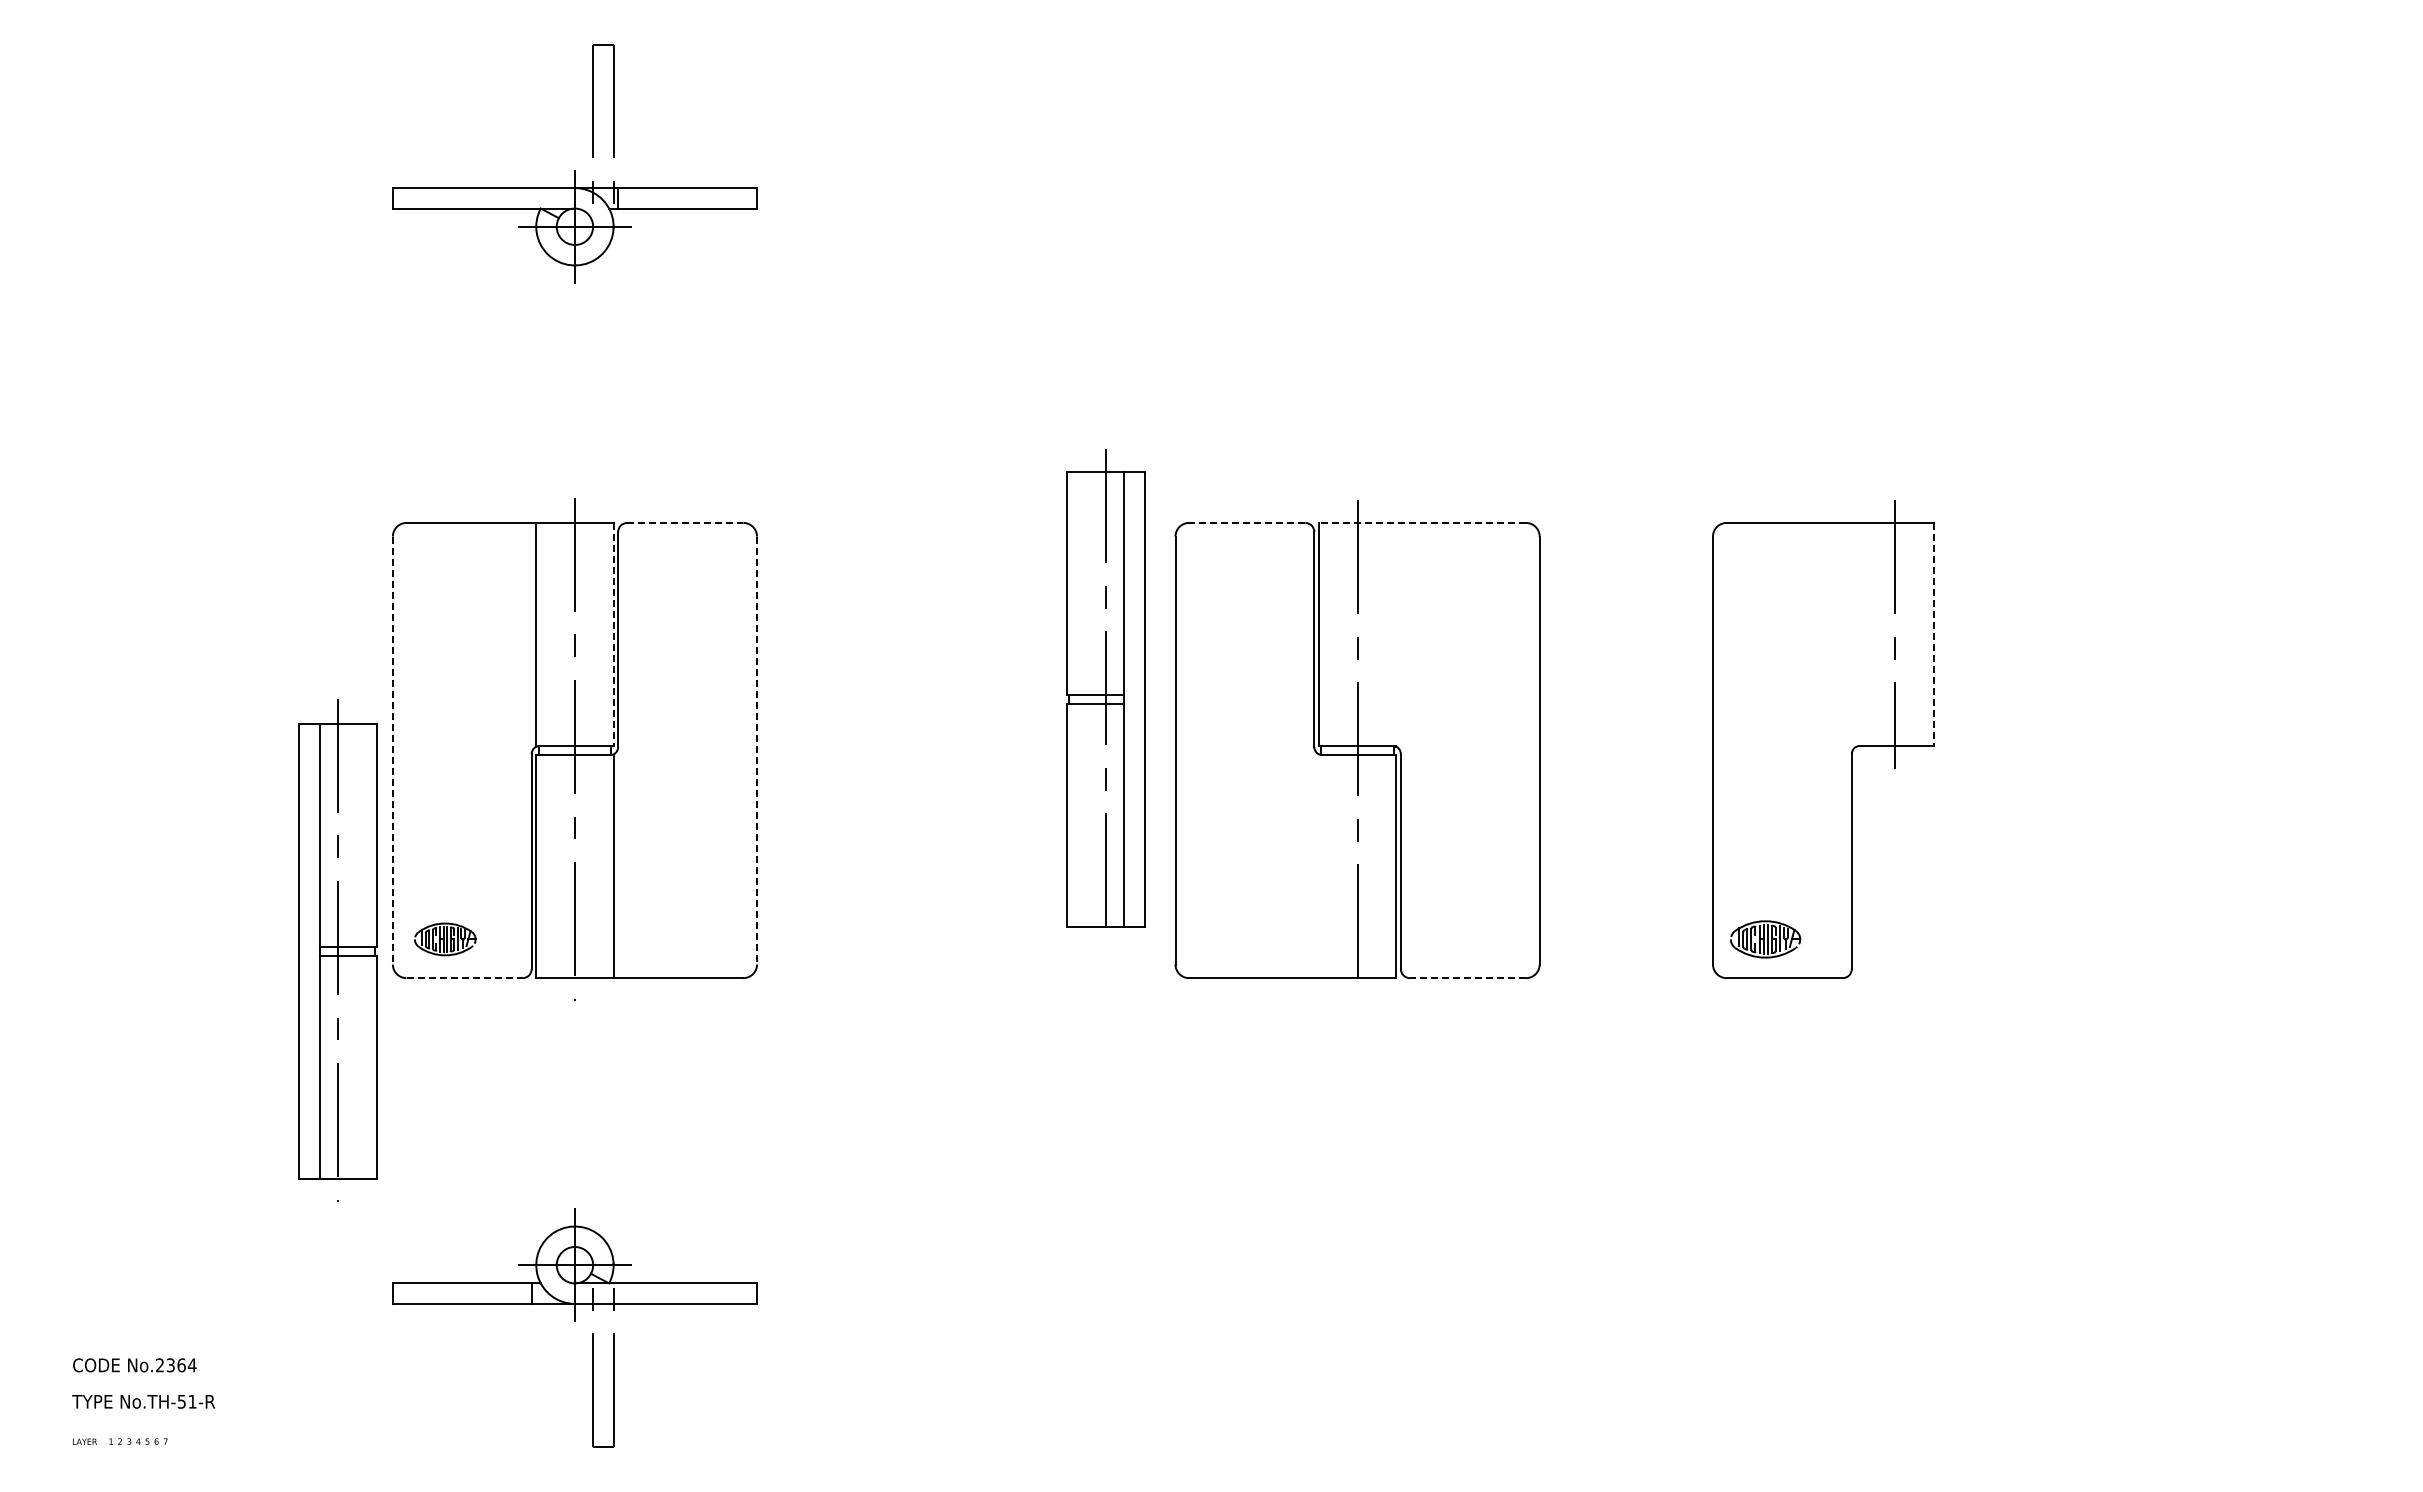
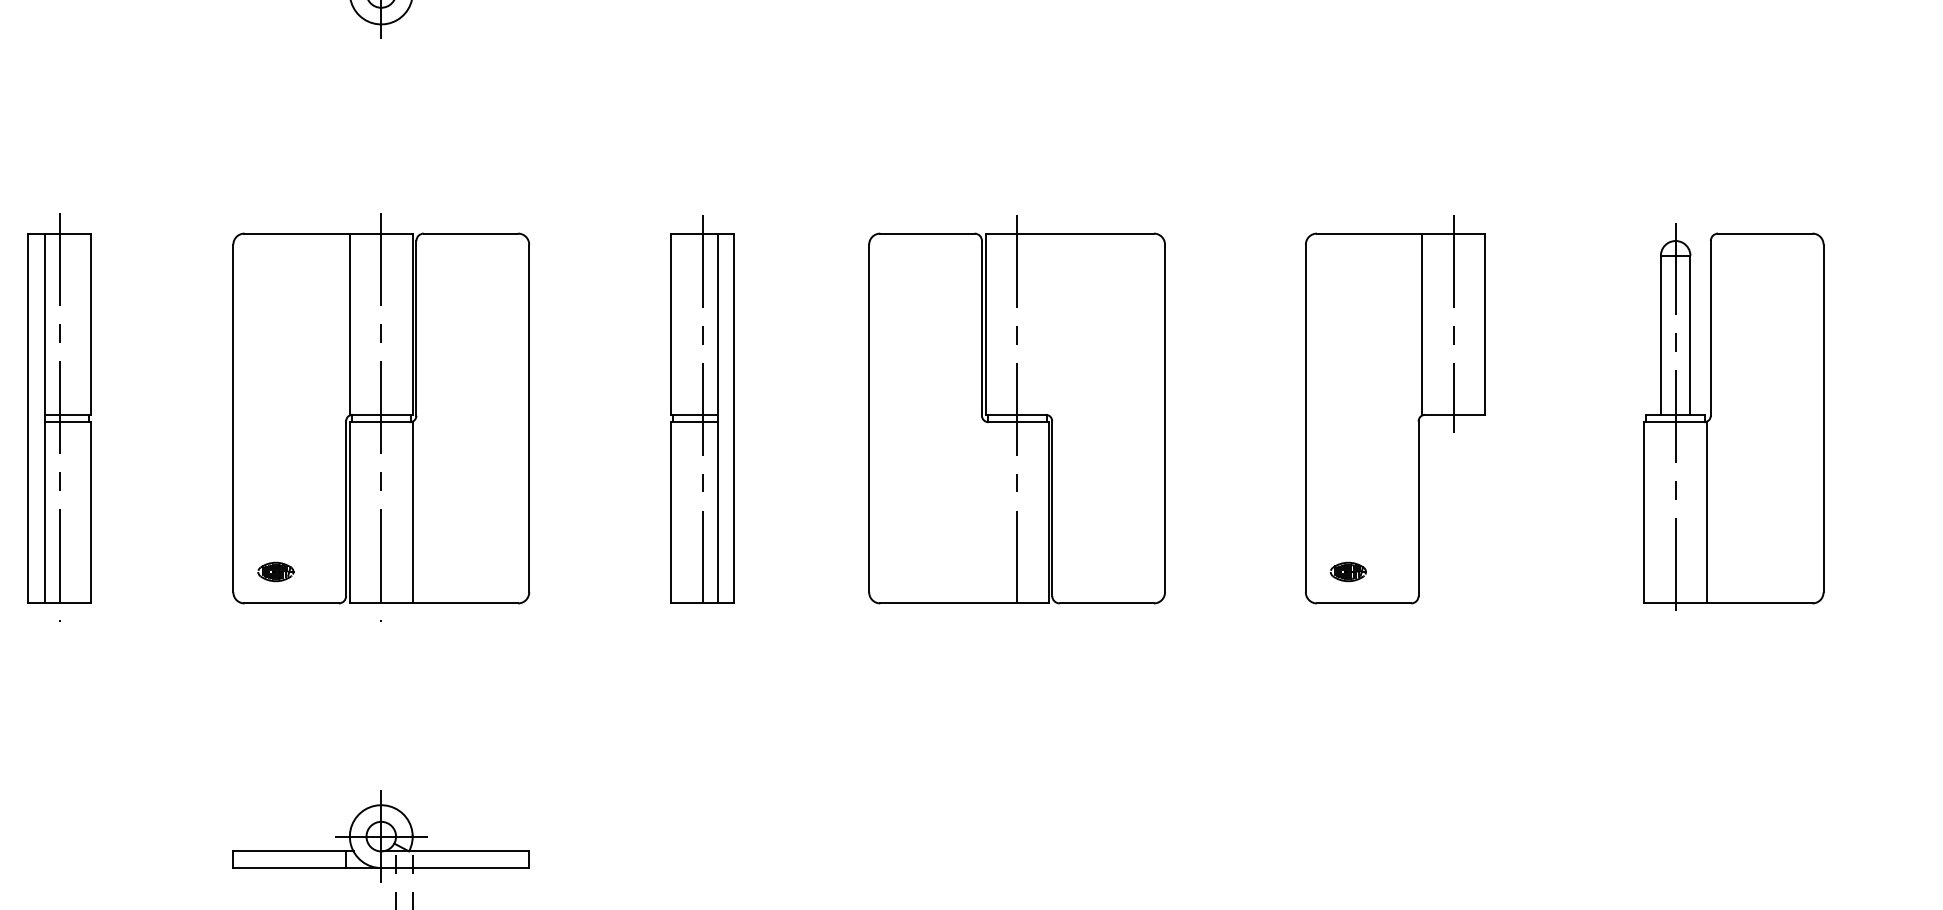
line: (685, 522) -> (471, 233), dashed -> solid
line: (1246, 522) -> (926, 233), dashed -> solid
line: (1422, 522) -> (1069, 233), dashed -> solid
line: (613, 634) -> (412, 324), dashed -> solid
line: (1856, 634) -> (1422, 324), added
line: (1933, 634) -> (1484, 324), dashed -> solid
part: (1105, 688) -> (702, 409), moved
part: (2240, 747) -> (1734, 416), added
line: (392, 750) -> (233, 418), dashed -> solid
line: (757, 750) -> (529, 418), dashed -> solid
part: (444, 939) -> (275, 572), size x0.71
part: (1764, 939) -> (1347, 572), size x0.62
part: (337, 950) -> (59, 417), moved
line: (465, 978) -> (292, 603), dashed -> solid
line: (1467, 978) -> (1106, 603), dashed -> solid

